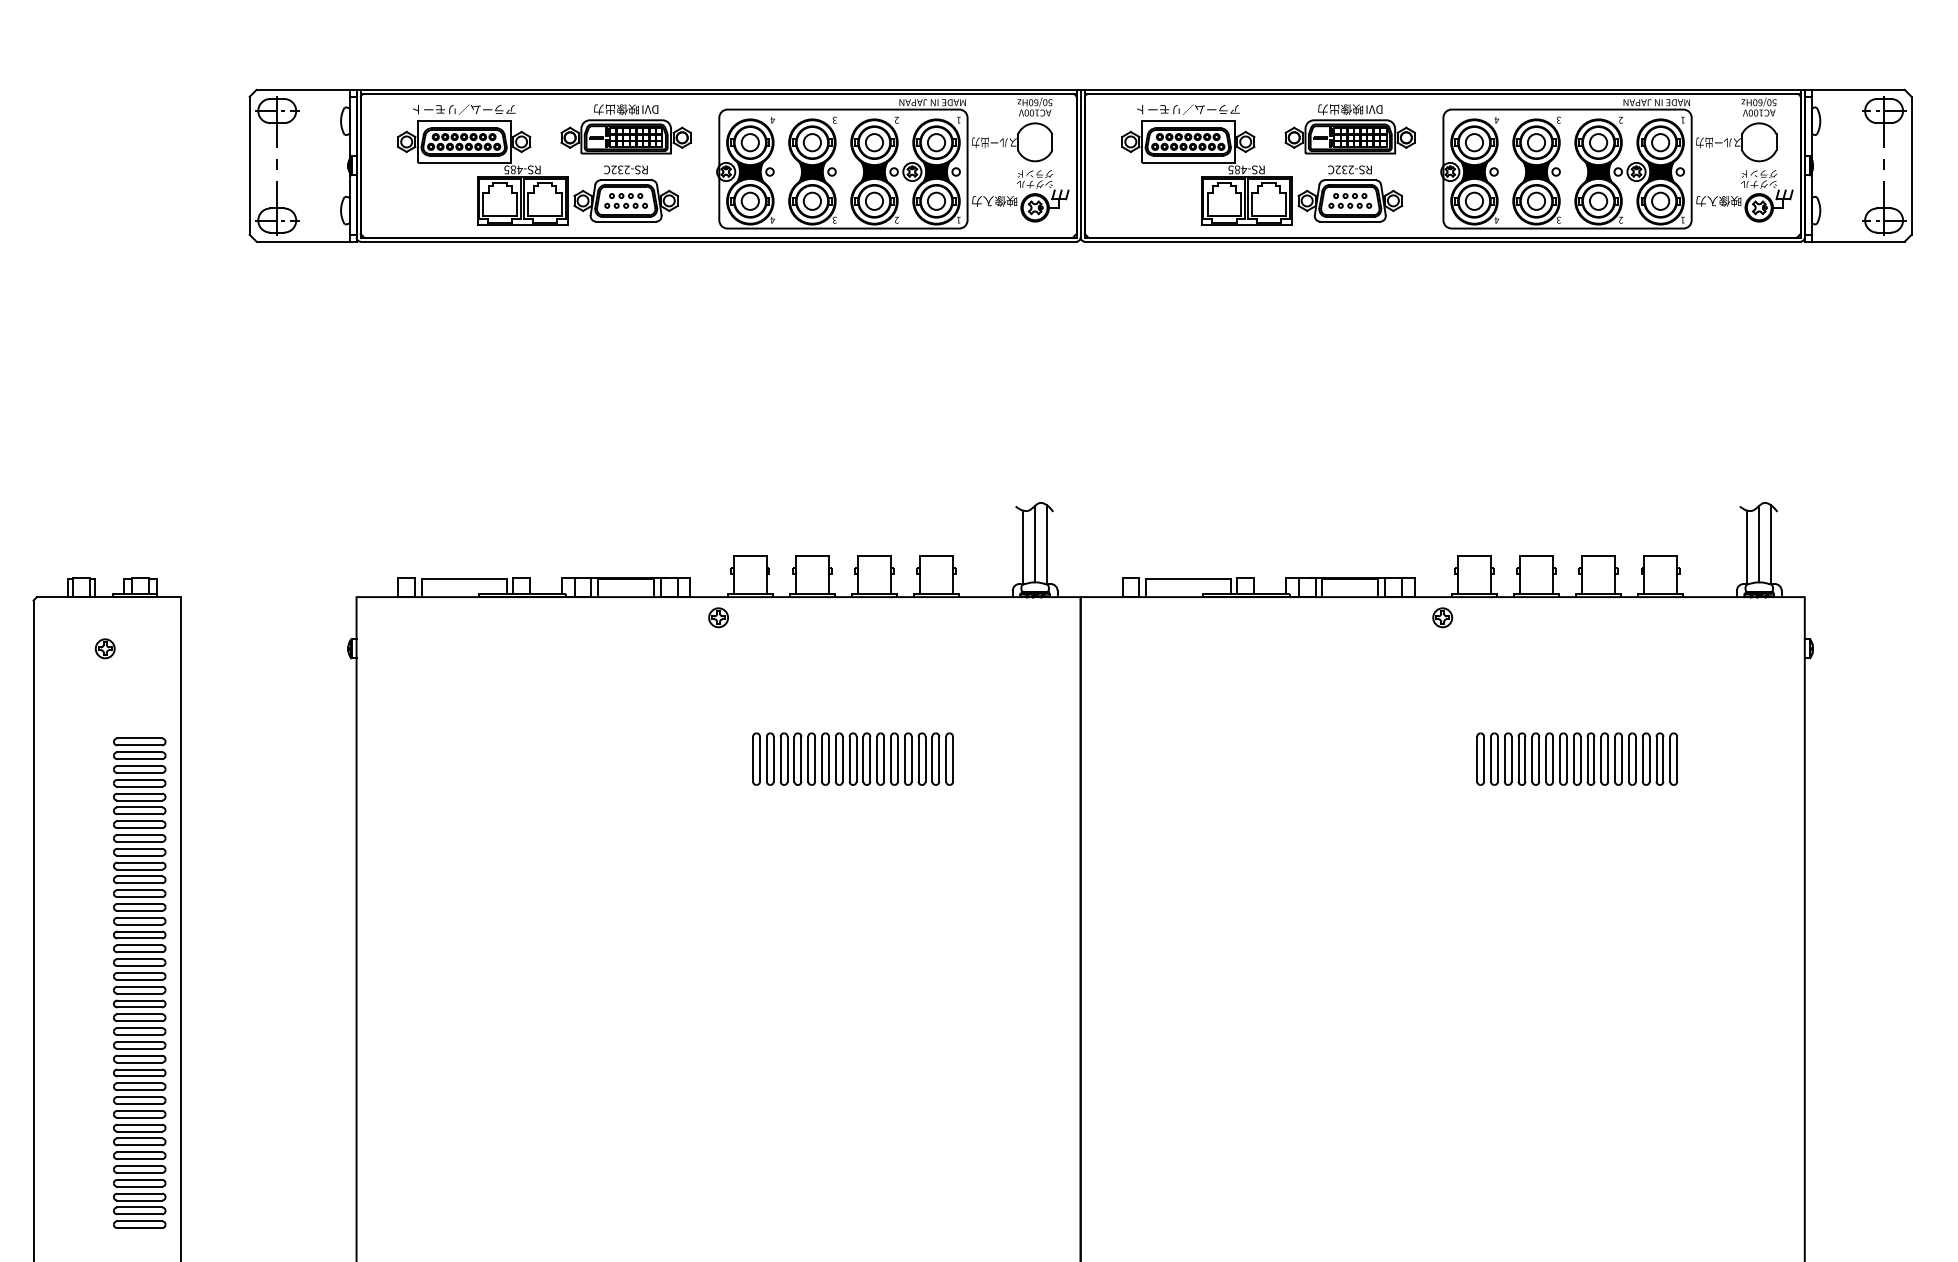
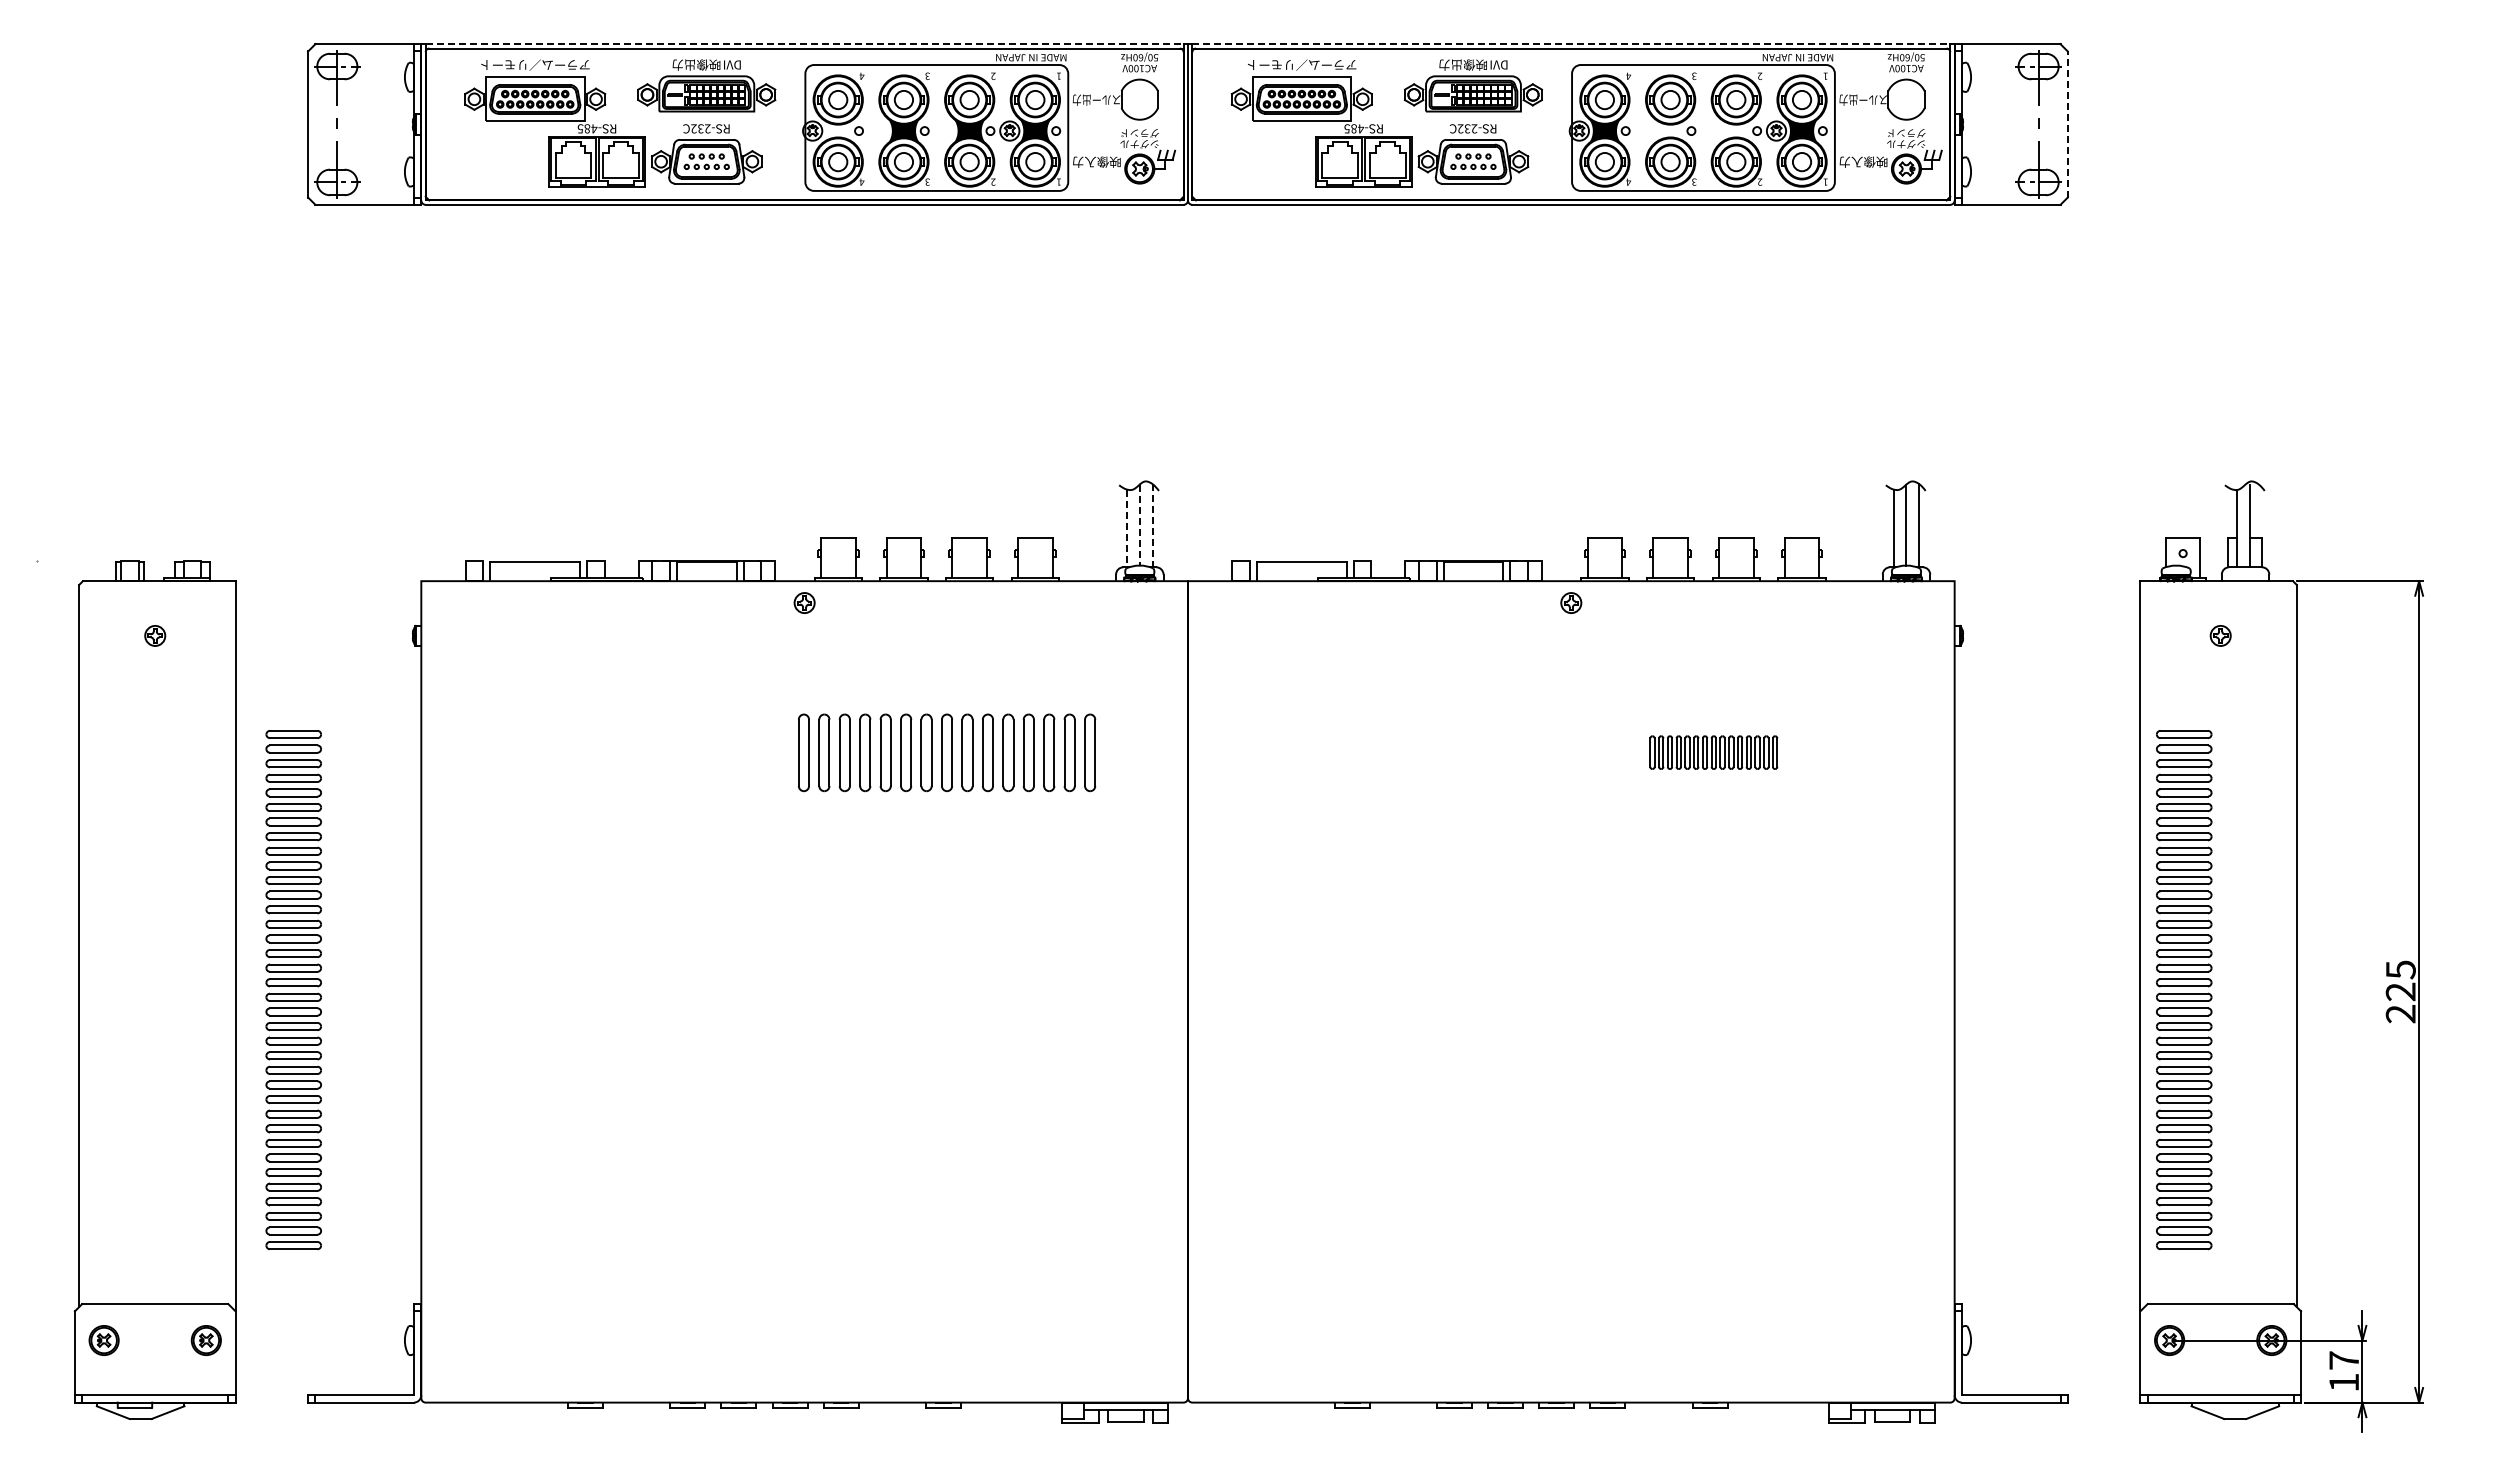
line: (720, 90) -> (806, 44), solid -> dashed
line: (1443, 90) -> (1572, 44), solid -> dashed
line: (1911, 165) -> (2067, 124), solid -> dashed
fill: (750, 171) -> (838, 130), removed
fill: (1536, 171) -> (1670, 130), removed
fill: (1598, 171) -> (1736, 130), removed
line: (1034, 544) -> (1139, 525), solid -> dashed
line: (1047, 544) -> (1152, 525), solid -> dashed
line: (1023, 547) -> (1127, 528), solid -> dashed
part: (852, 758) -> (946, 752), size x1.4
part: (1577, 758) -> (1713, 752), size x0.6
part: (139, 983) -> (293, 990), moved

